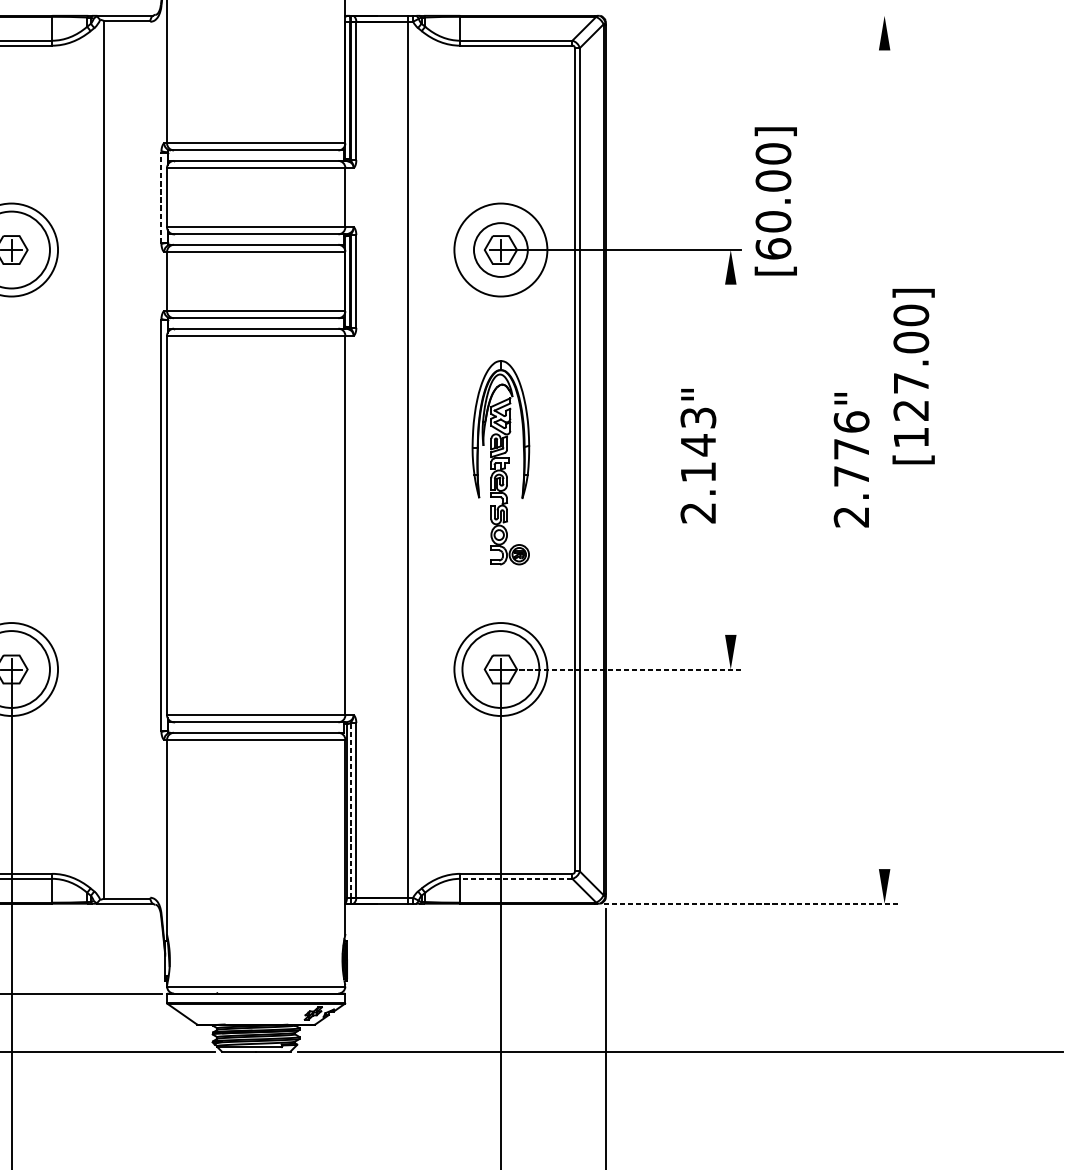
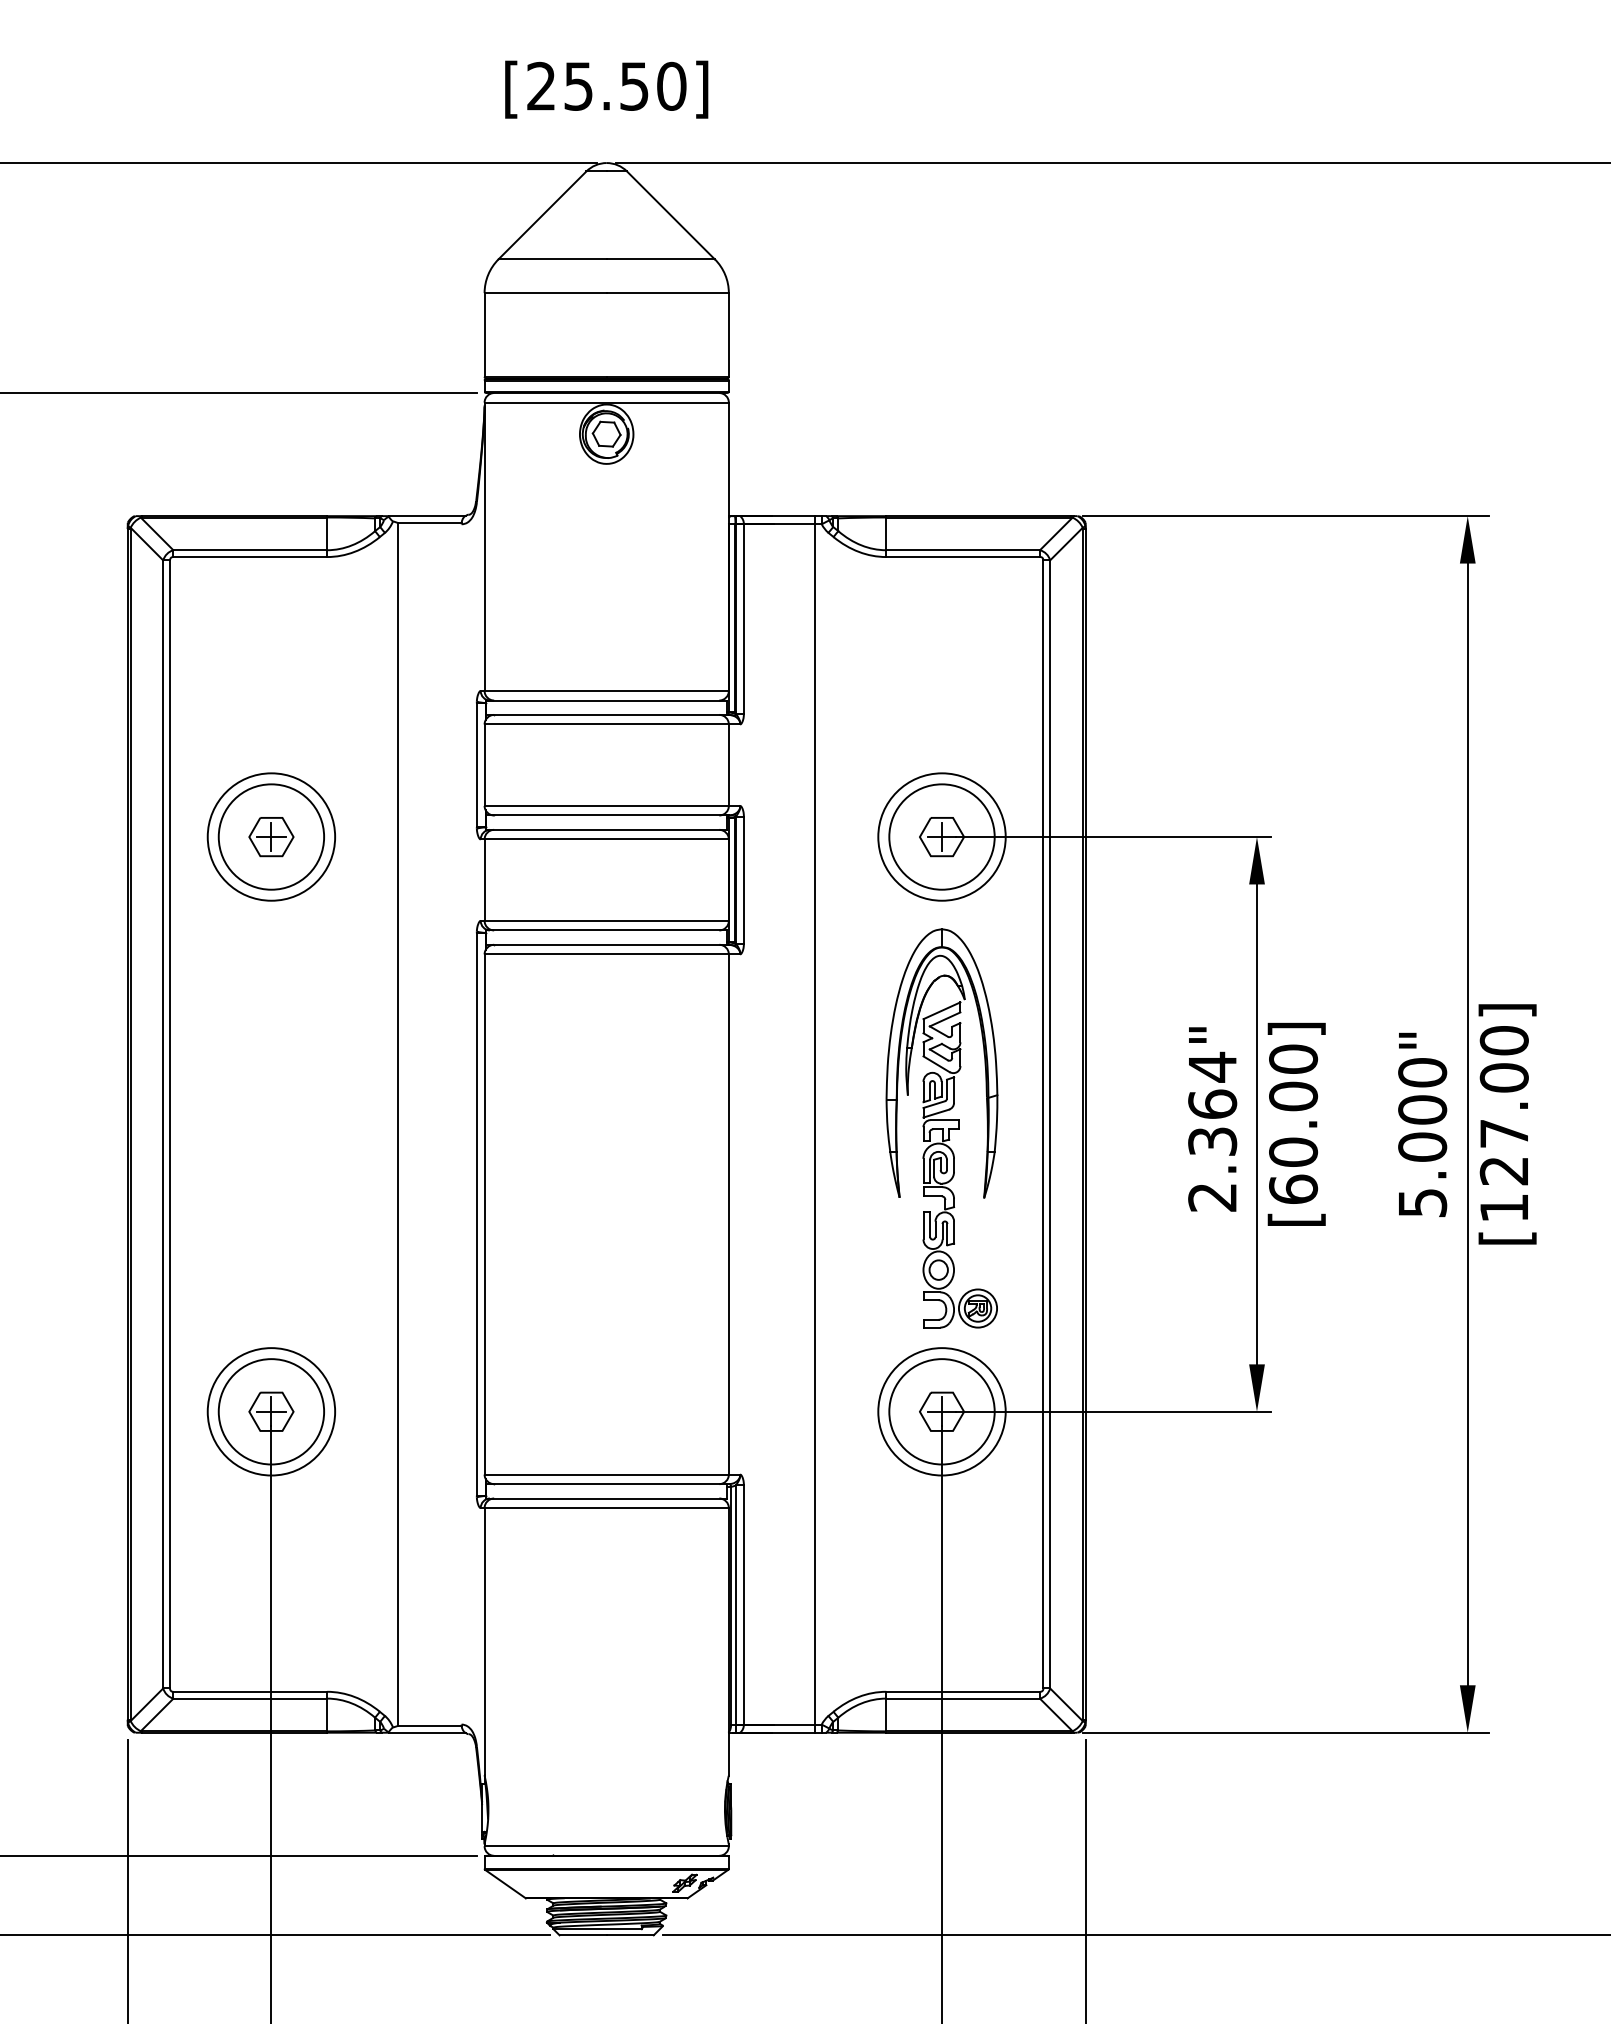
line: (752, 16) -> (1286, 516), added
line: (161, 197) -> (476, 765), dashed -> solid
text: (775, 200) -> (1296, 1123), moved
circle: (500, 249) -> (941, 836), size x1.43
text: (913, 376) -> (1507, 1124), moved
text: (698, 444) -> (1212, 1103), 2.143" -> 2.364"
line: (730, 459) -> (1256, 1124), added
line: (884, 459) -> (1467, 1123), added
part: (500, 462) -> (941, 1128), size x1.43
text: (851, 469) -> (1422, 1137), 2.776" -> 5.000"
line: (626, 669) -> (1114, 1411), dashed -> solid
line: (350, 810) -> (736, 1604), dashed -> solid
line: (516, 878) -> (963, 1698), dashed -> solid
line: (752, 903) -> (1286, 1732), dashed -> solid

